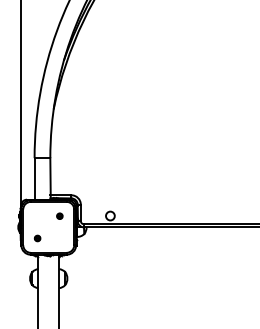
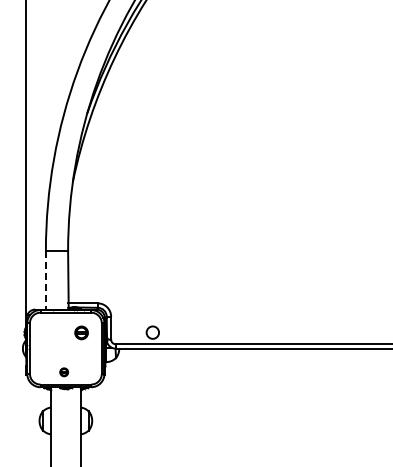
line: (34, 179) -> (45, 280), solid -> dashed
part: (59, 215) -> (81, 332), size x1.6
part: (37, 238) -> (64, 372), moved

